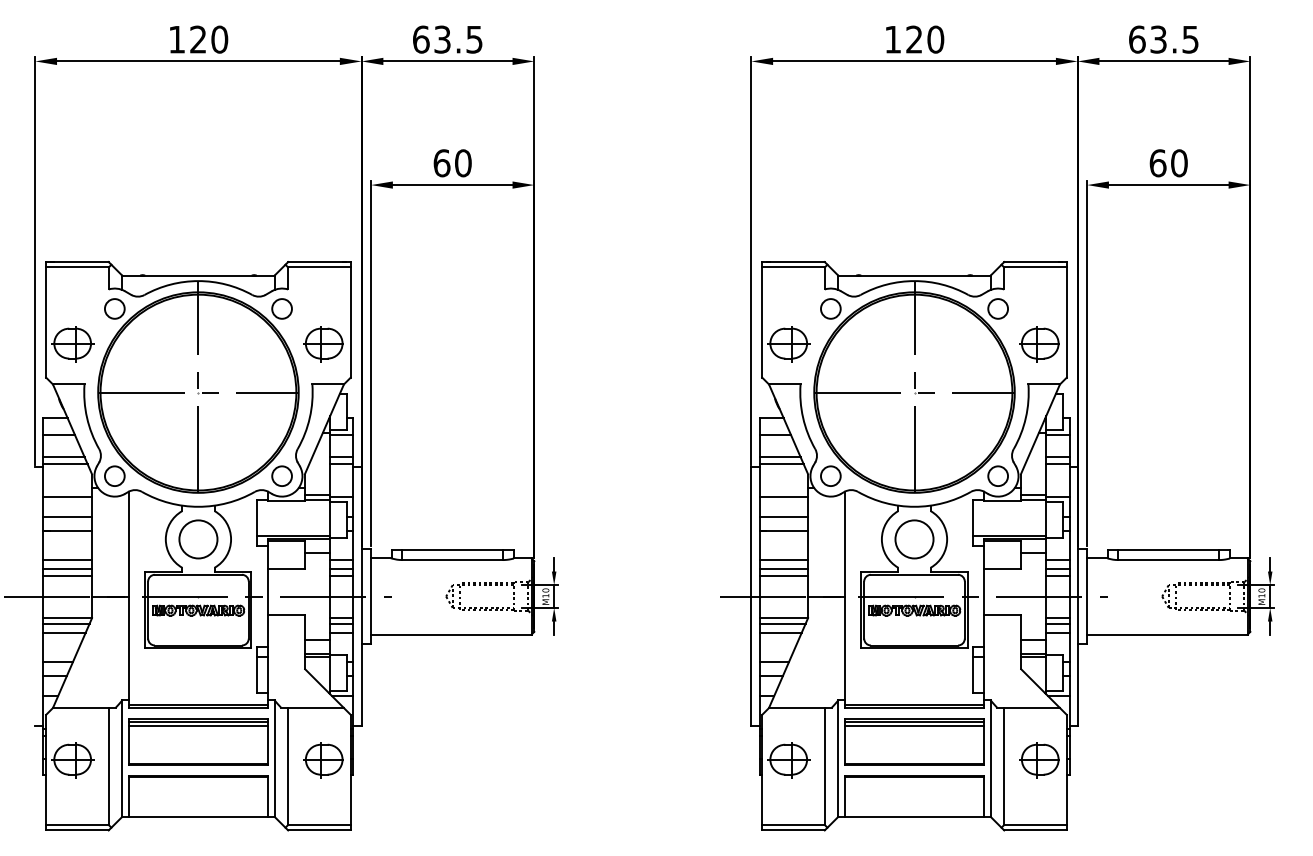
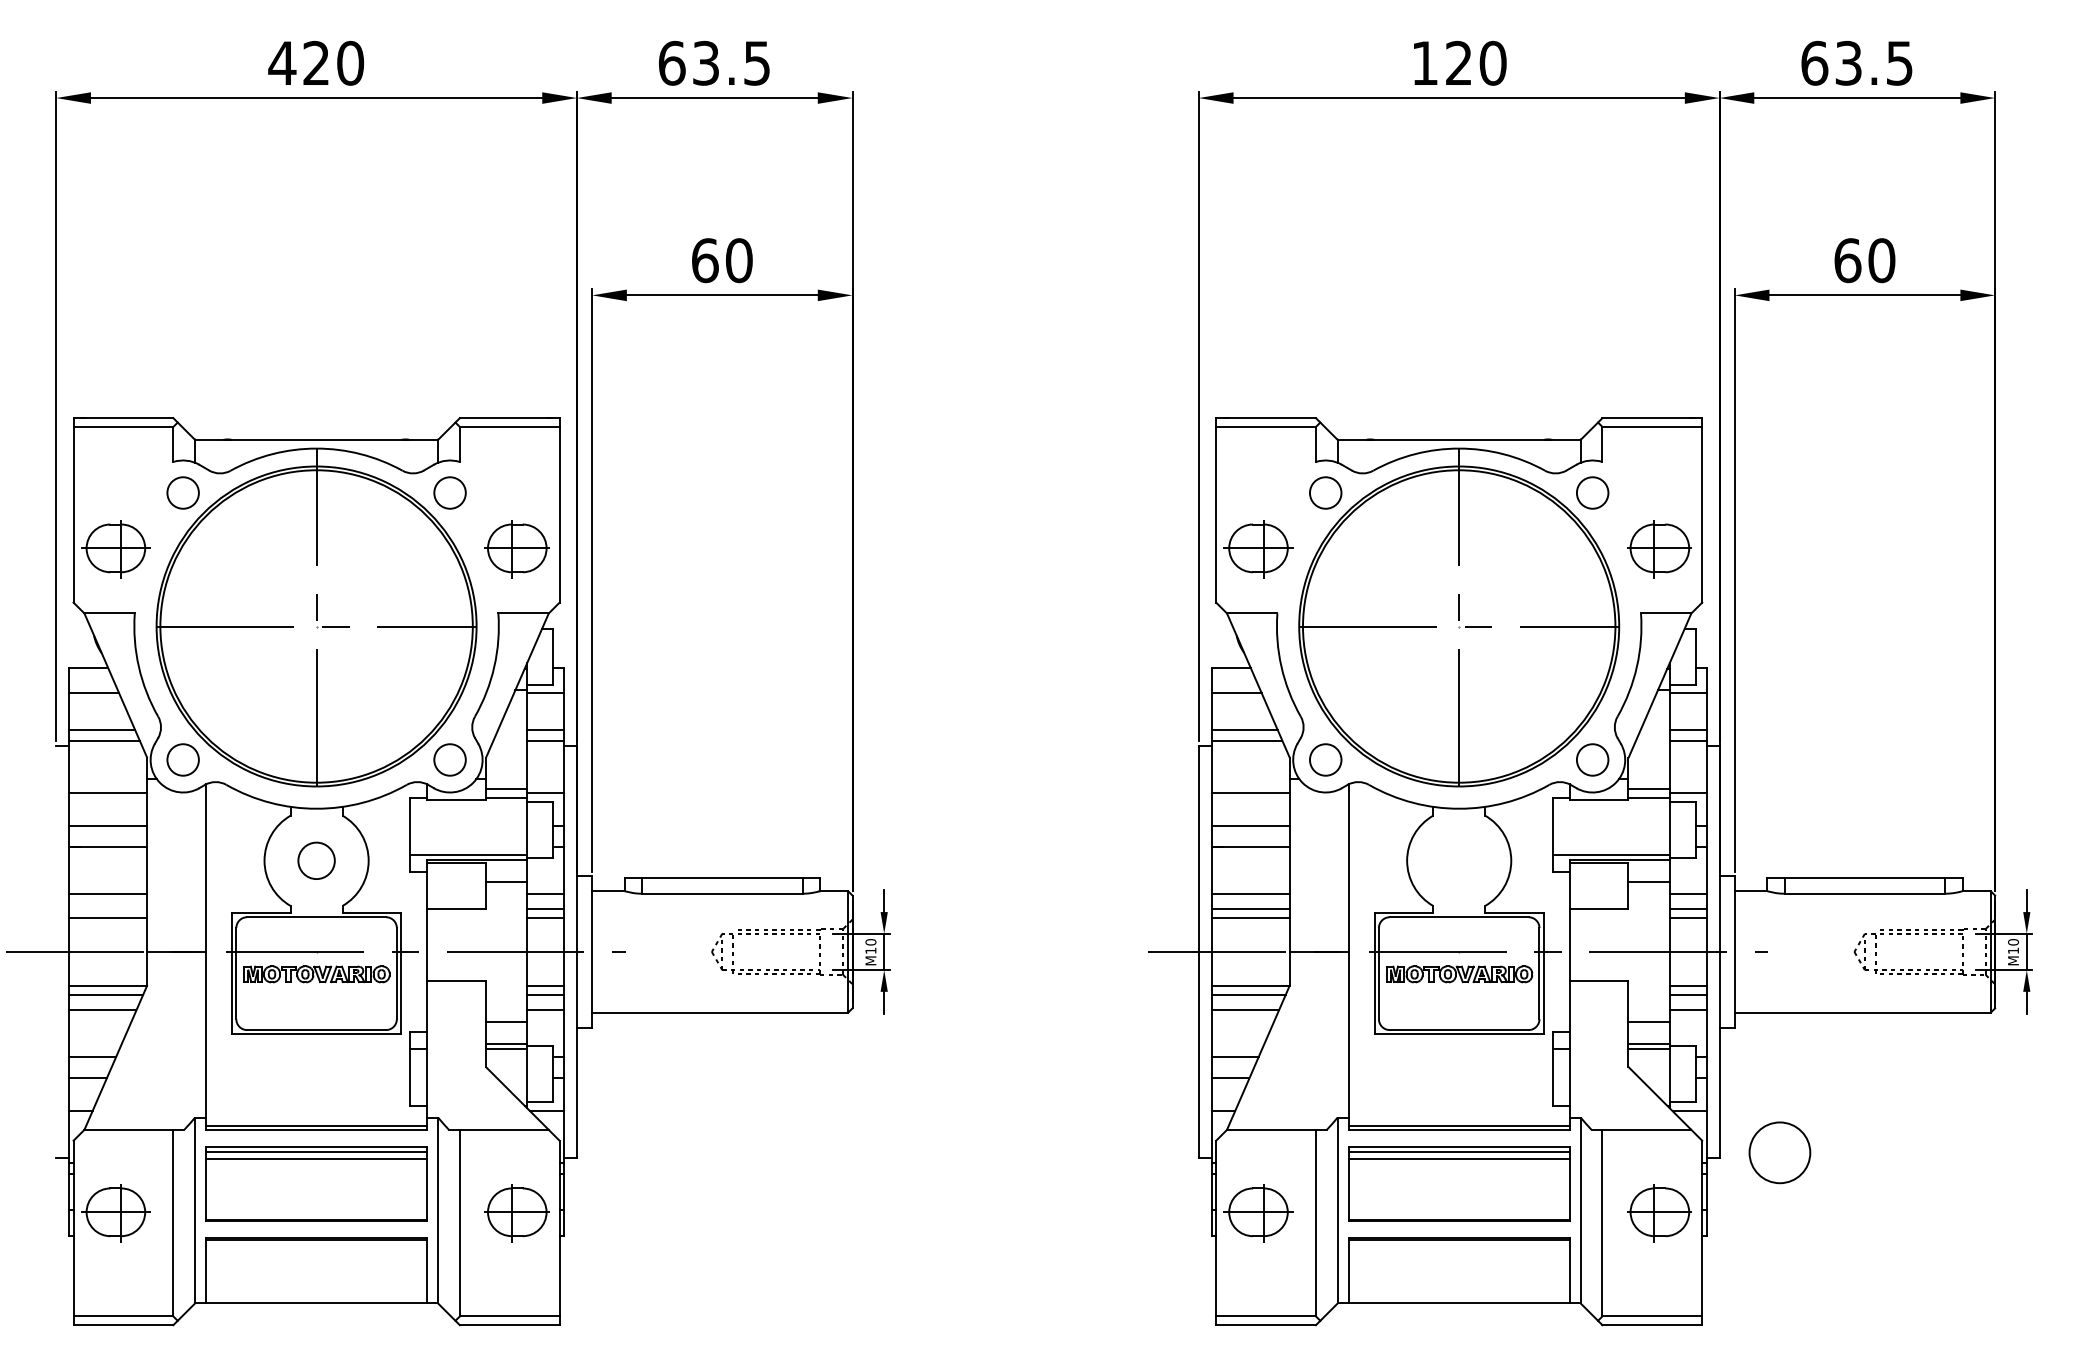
text: (176, 39) -> (281, 63), 120 -> 420
circle: (198, 539) -> (316, 860), size x0.6
circle: (914, 539) -> (1779, 1152), moved
line: (67, 569) -> (107, 908), removed

